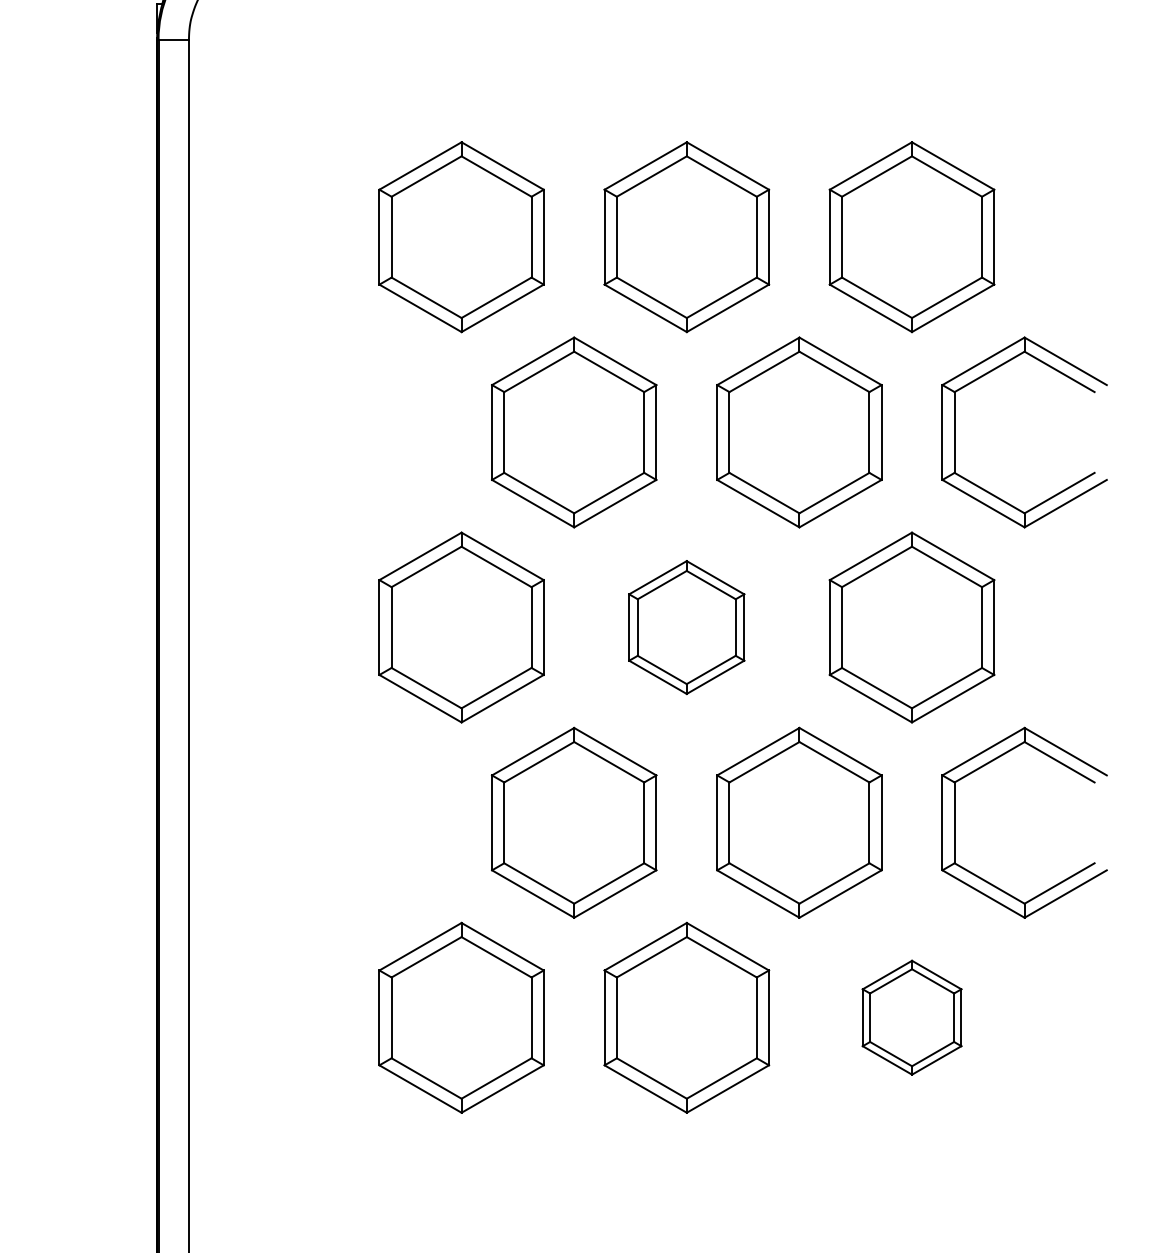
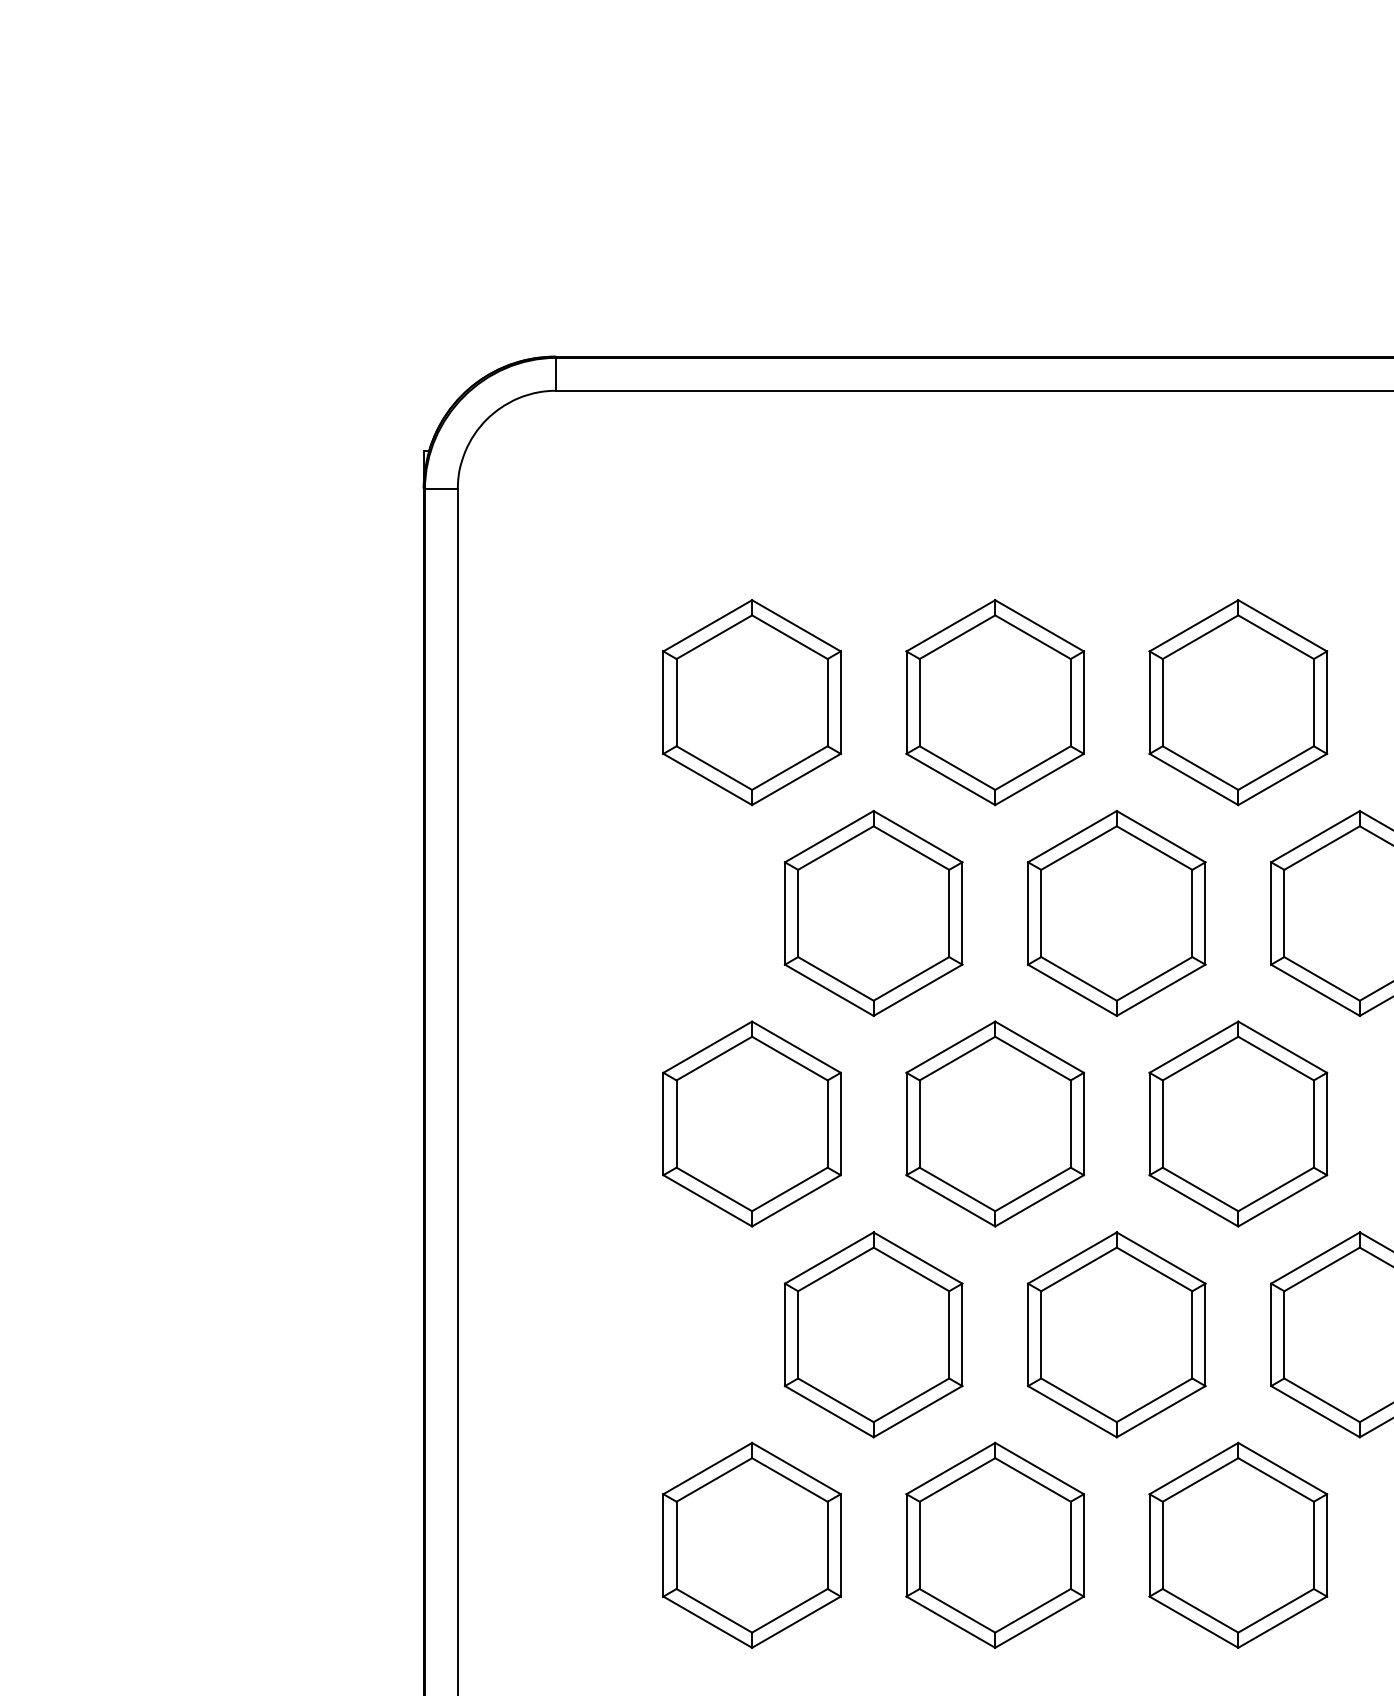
part: (686, 627) -> (994, 1123), size x1.43
part: (912, 1017) -> (1238, 1544), size x1.67

